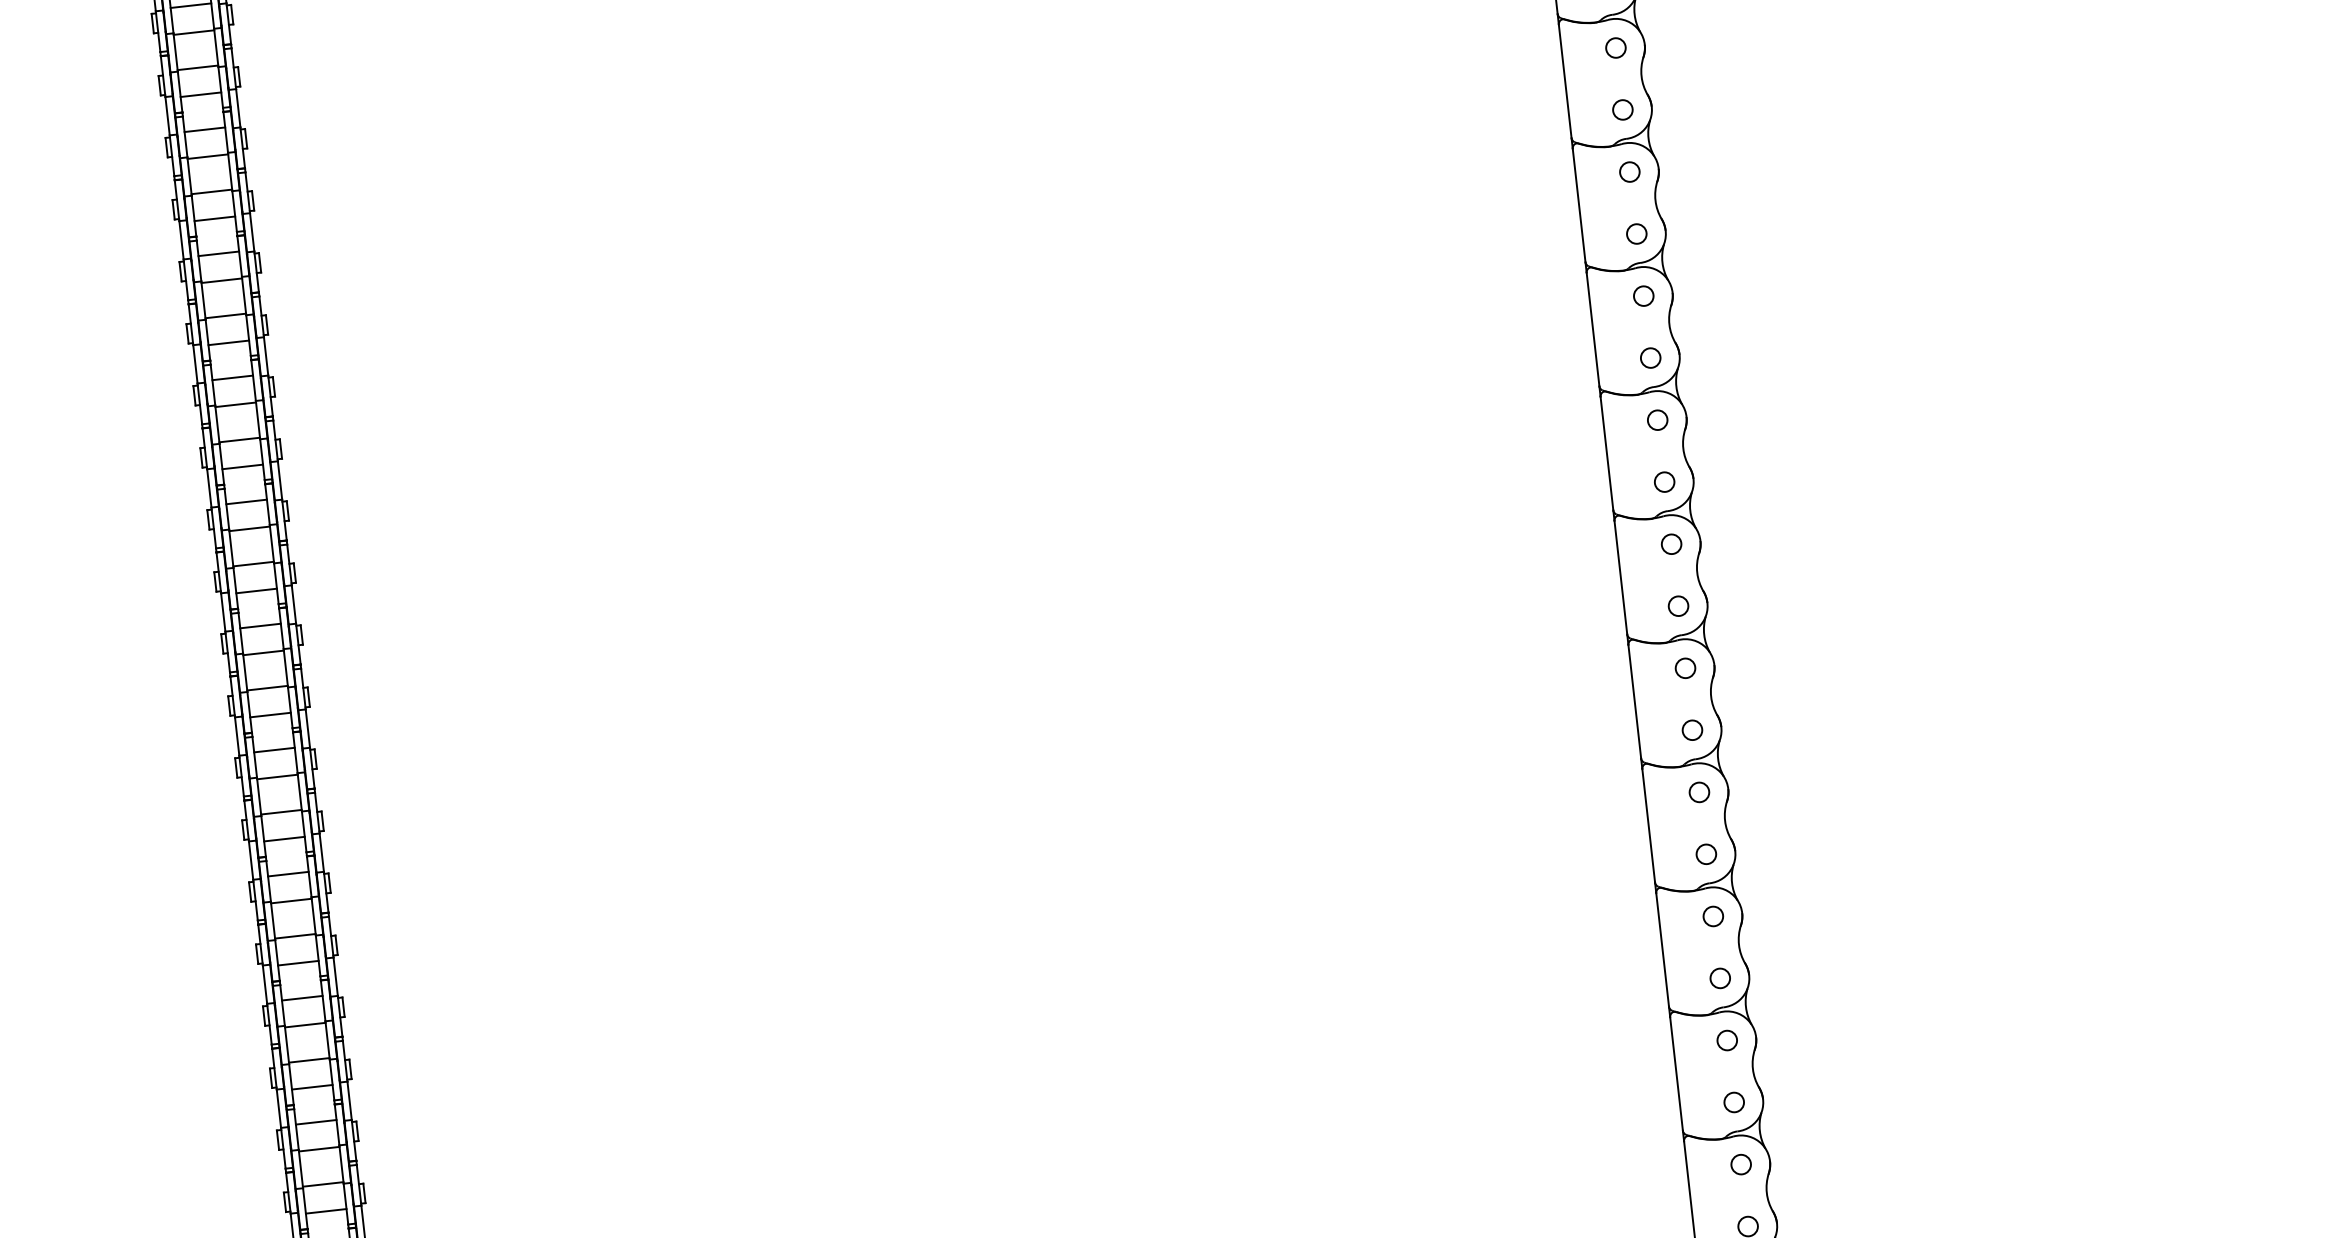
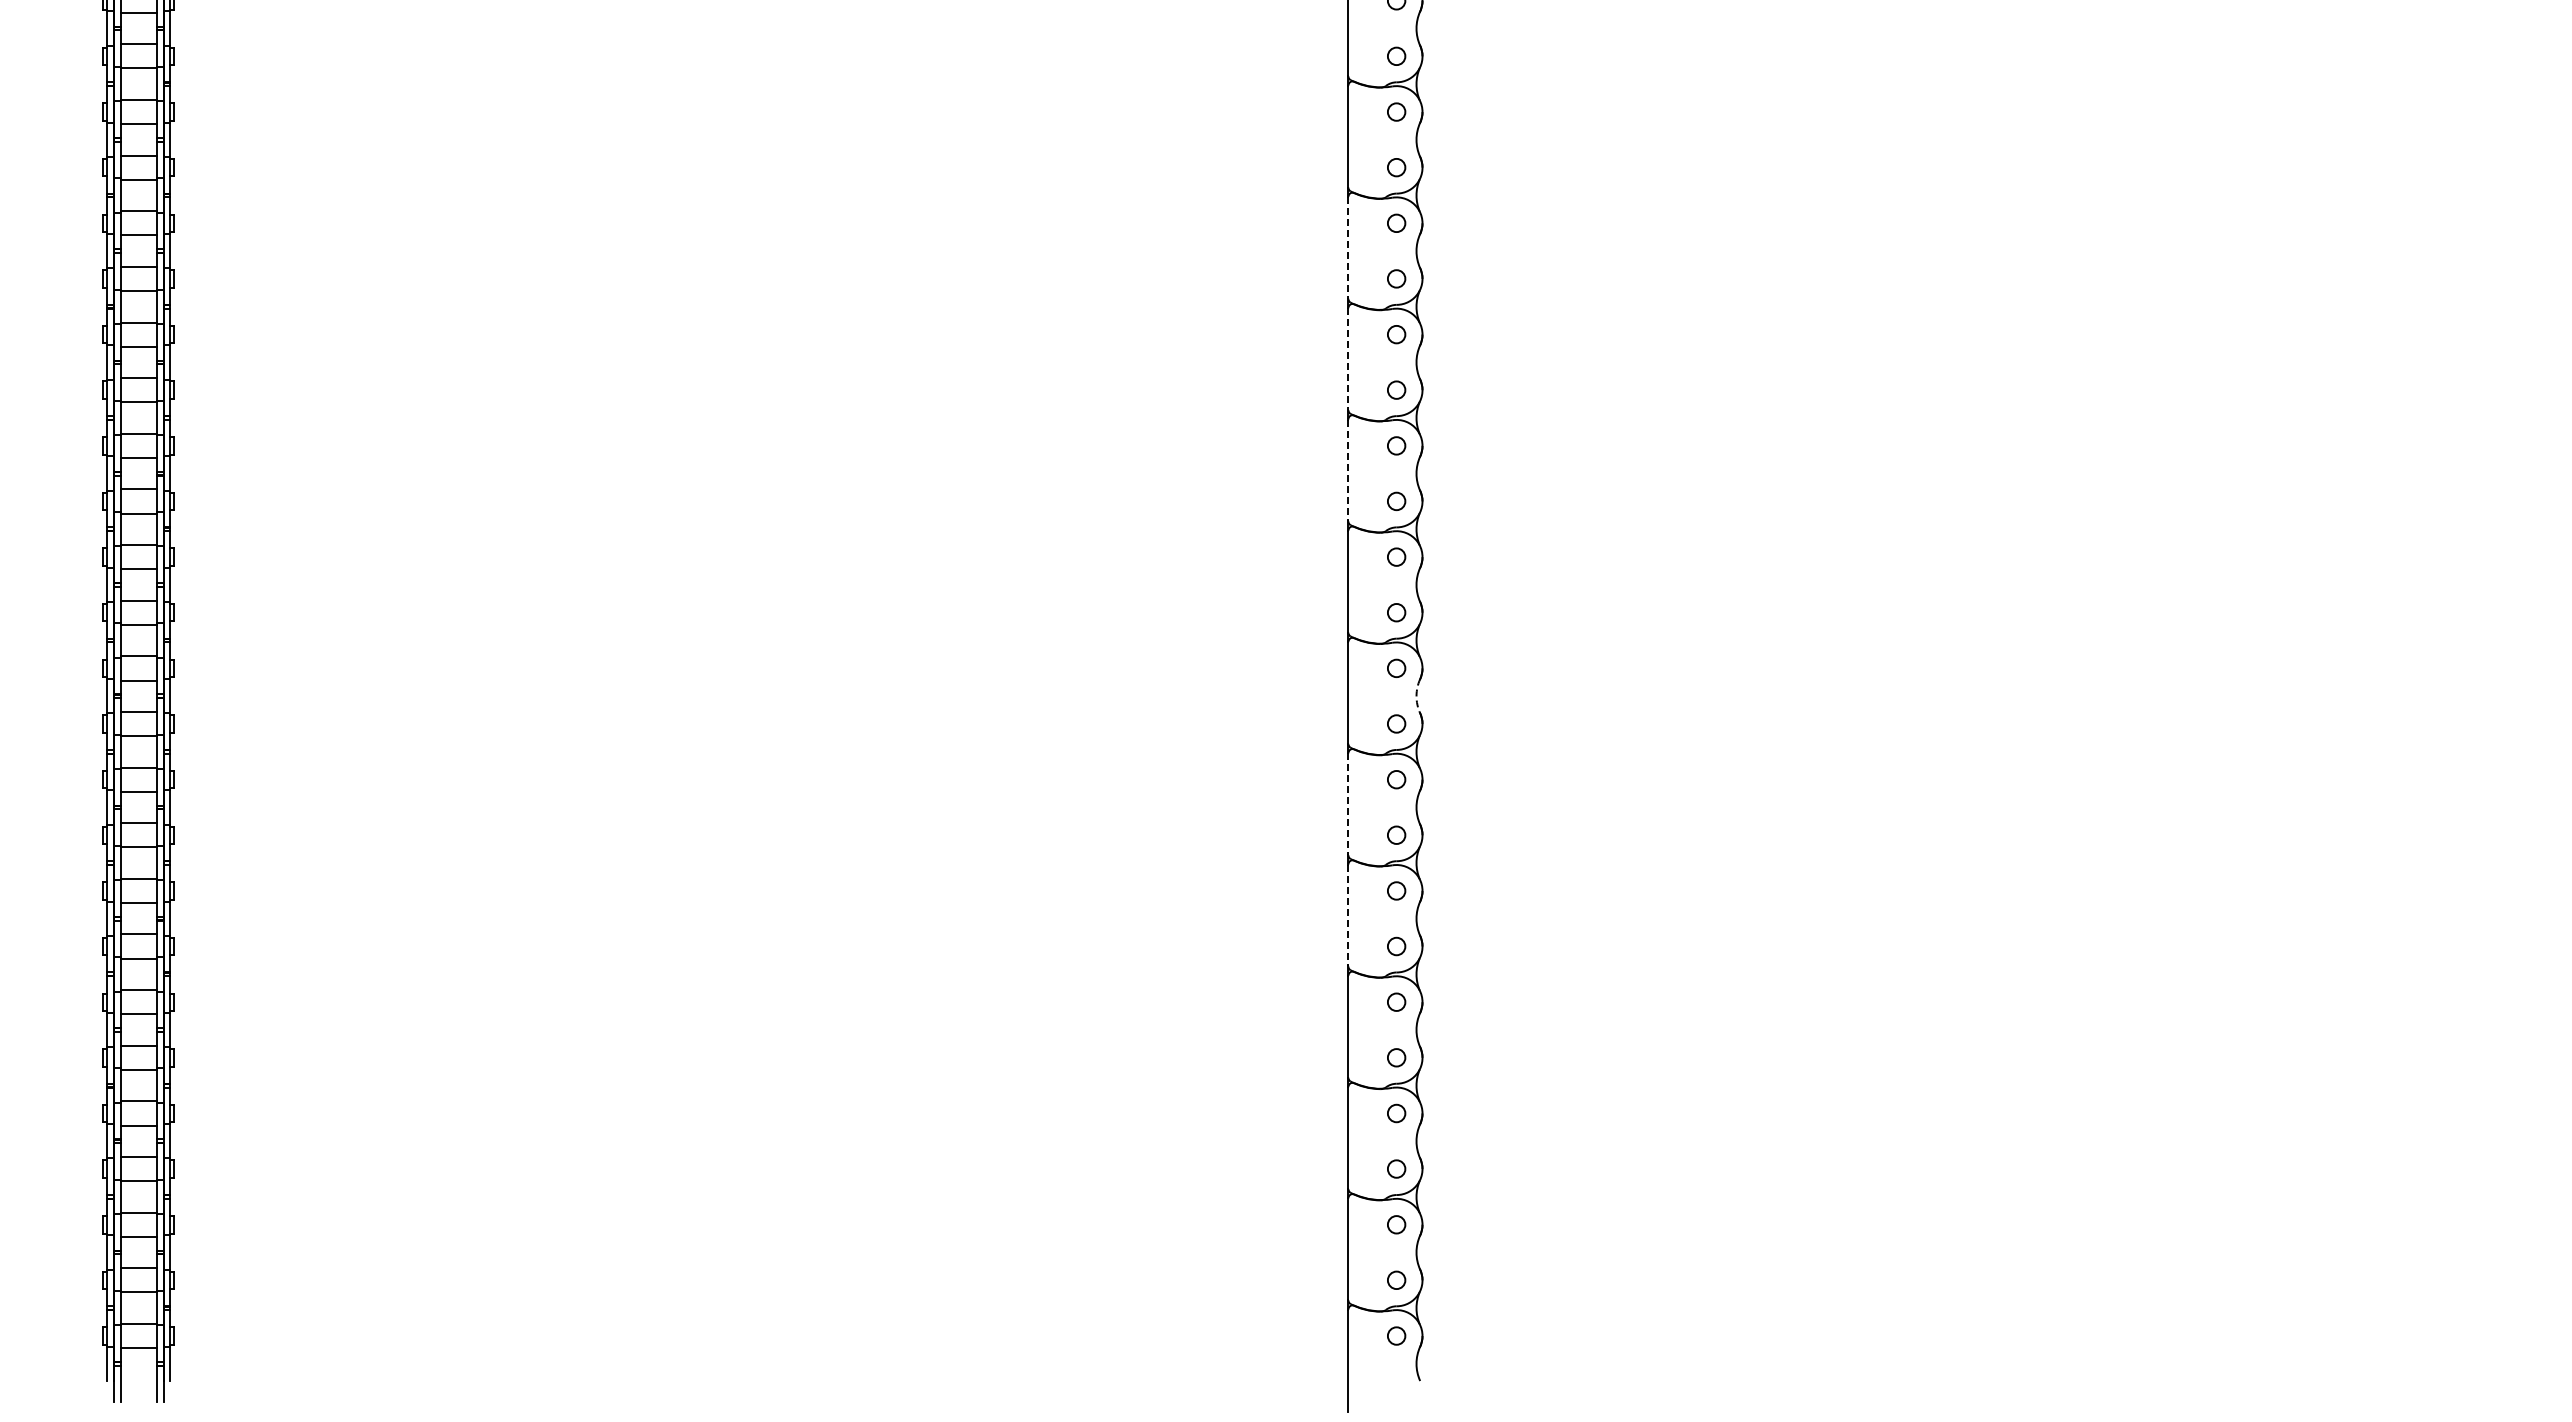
line: (1593, 329) -> (1348, 247), solid -> dashed
line: (1607, 453) -> (1348, 359), solid -> dashed
line: (1621, 577) -> (1348, 470), solid -> dashed
arc: (1725, 821) -> (1416, 696), solid -> dashed
line: (1662, 950) -> (1348, 804), solid -> dashed
line: (1676, 1073) -> (1348, 915), solid -> dashed

